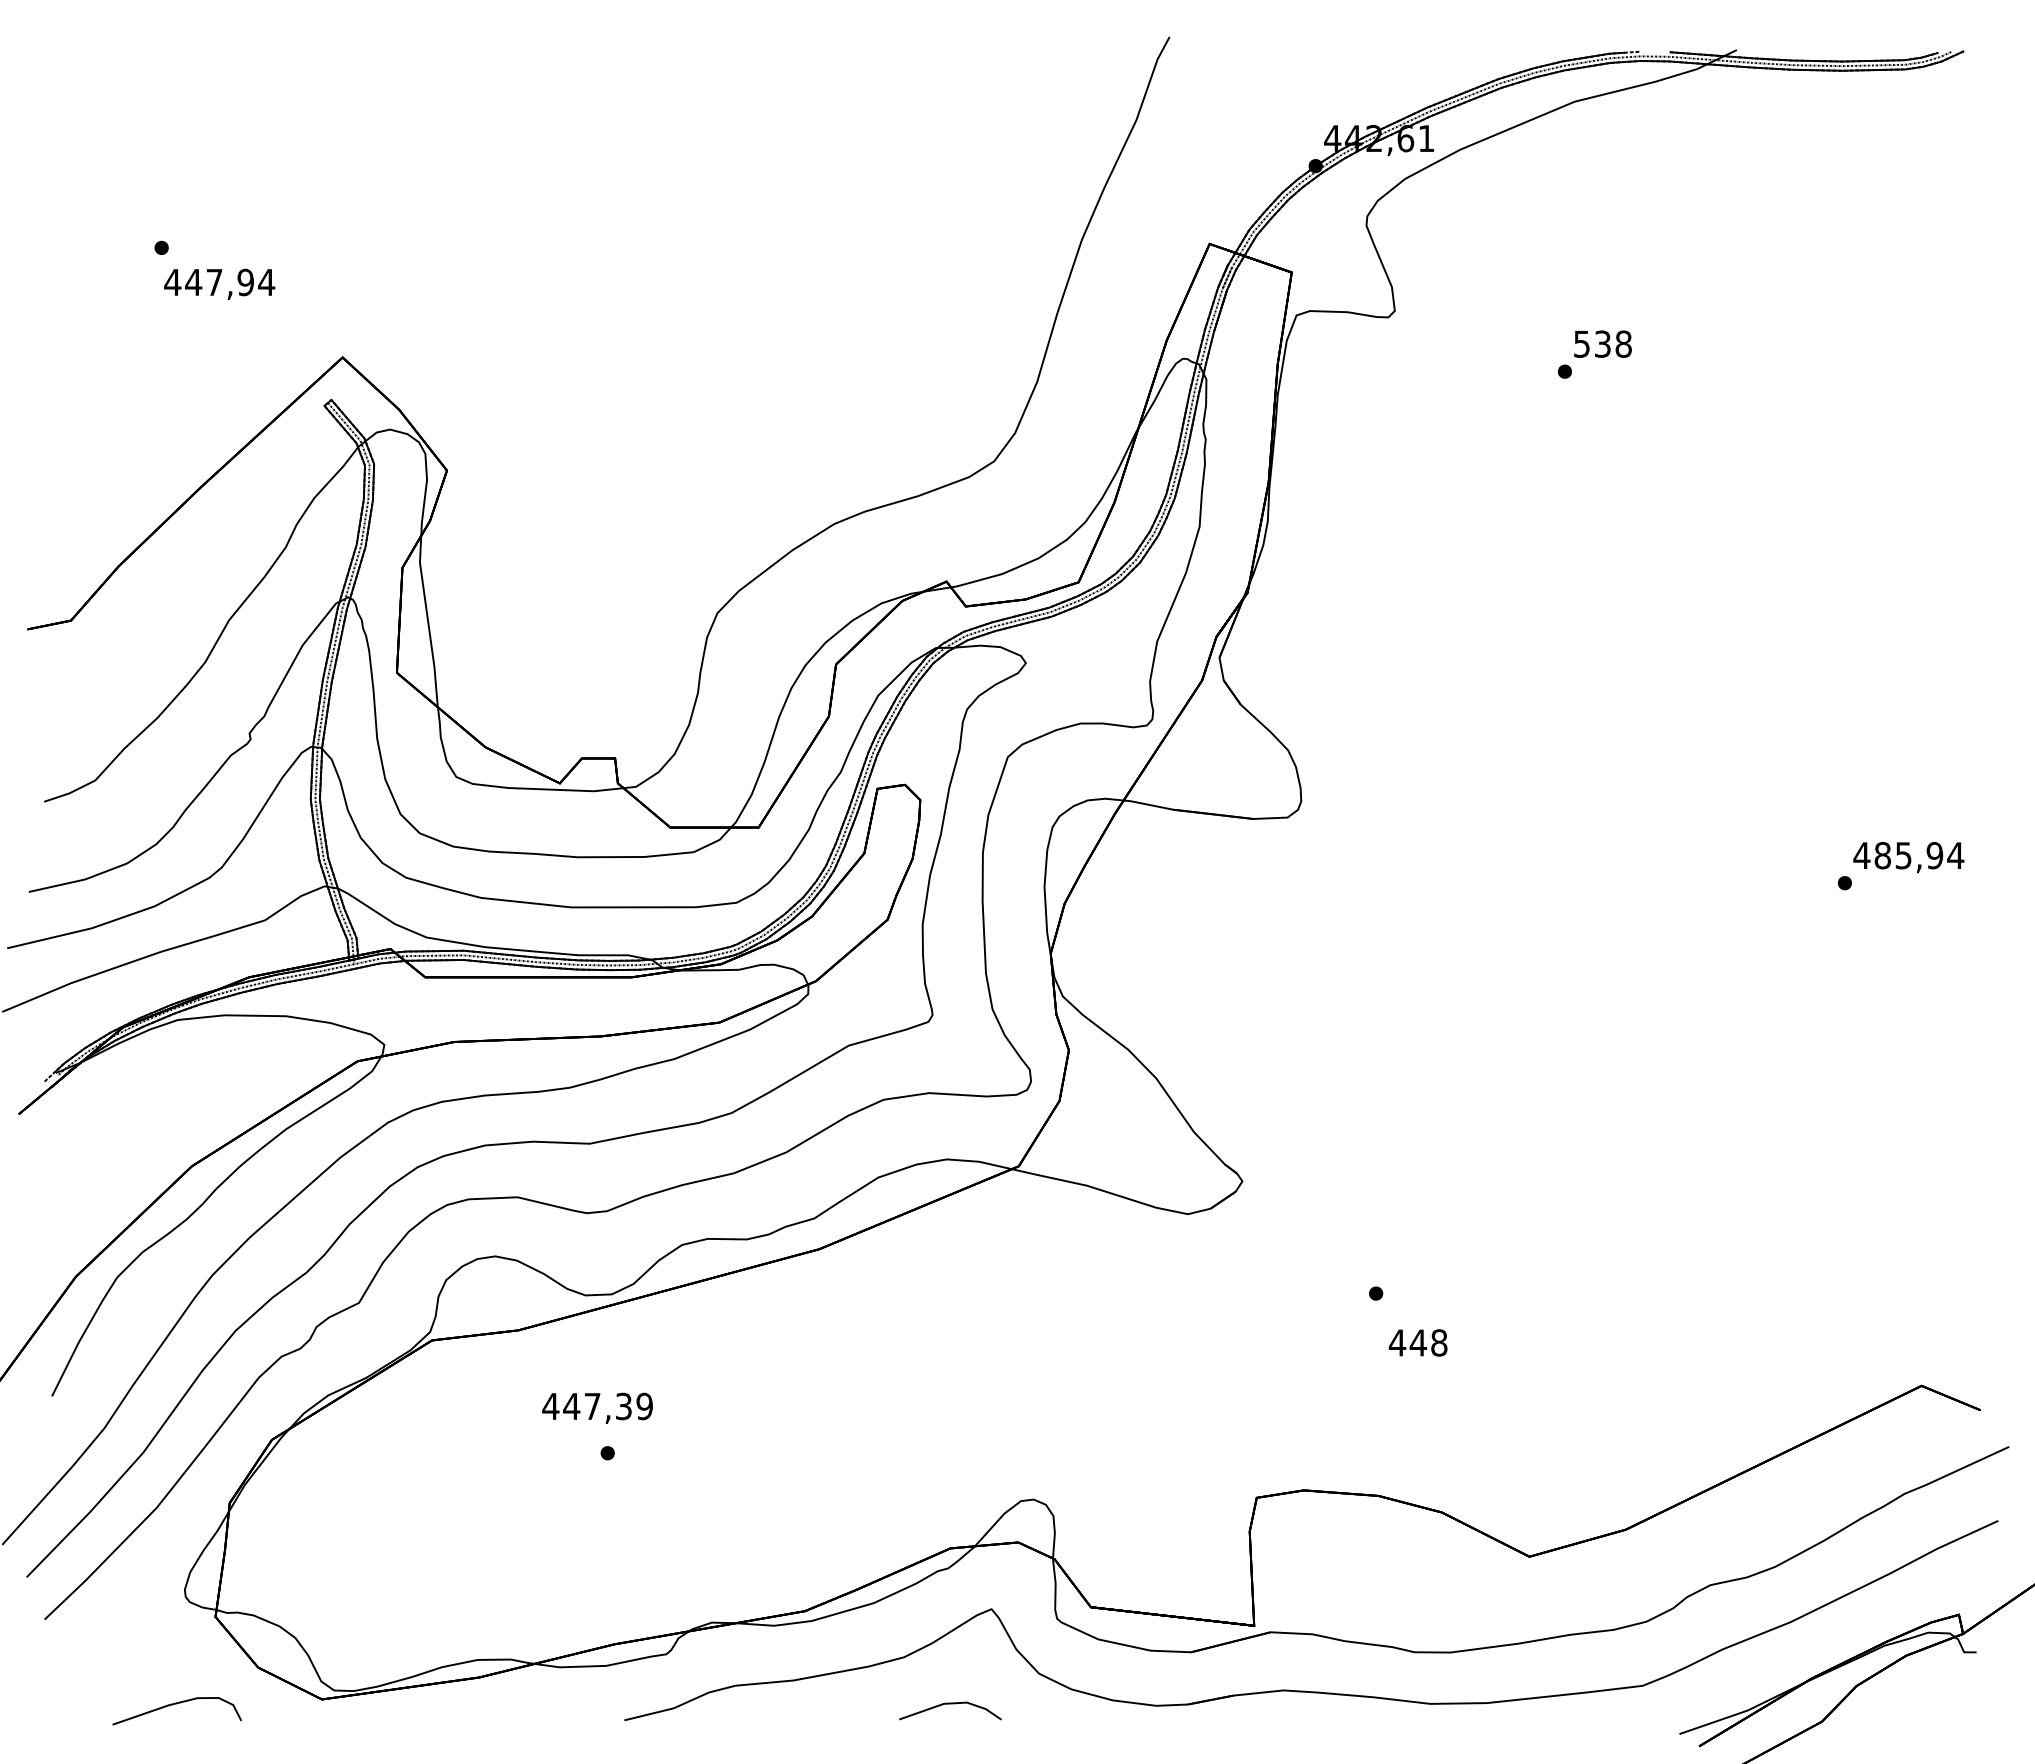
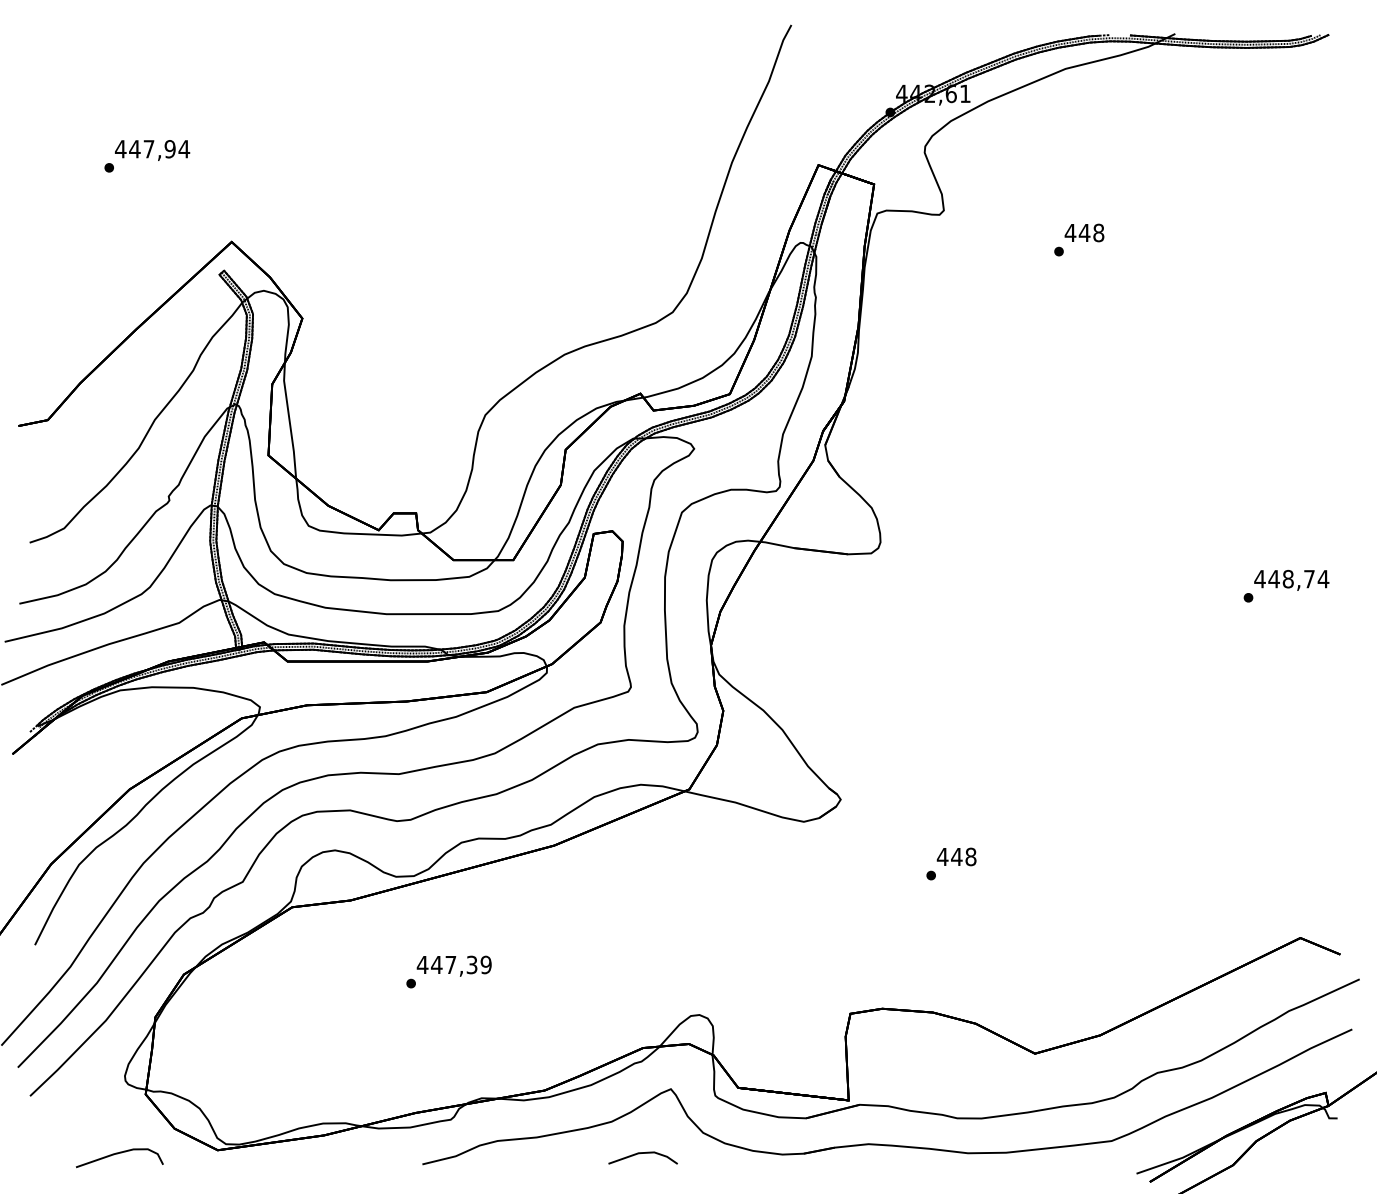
text: (219, 284) -> (152, 150), moved
text: (1592, 343) -> (1077, 232), 538 -> 448
text: (1908, 854) -> (1291, 578), 485,94 -> 448,74
text: (1417, 1342) -> (956, 856), moved
text: (596, 1407) -> (453, 965), moved

